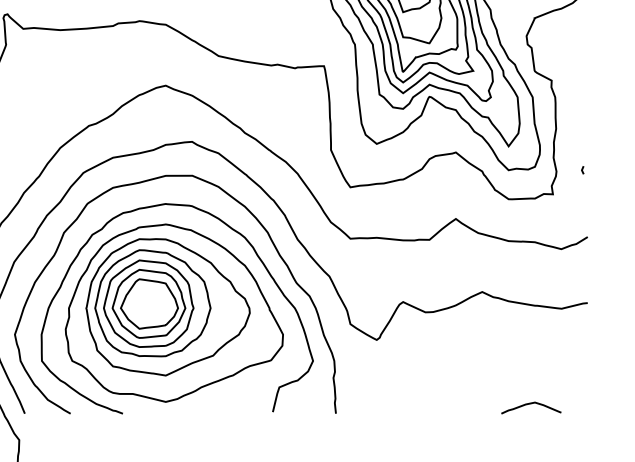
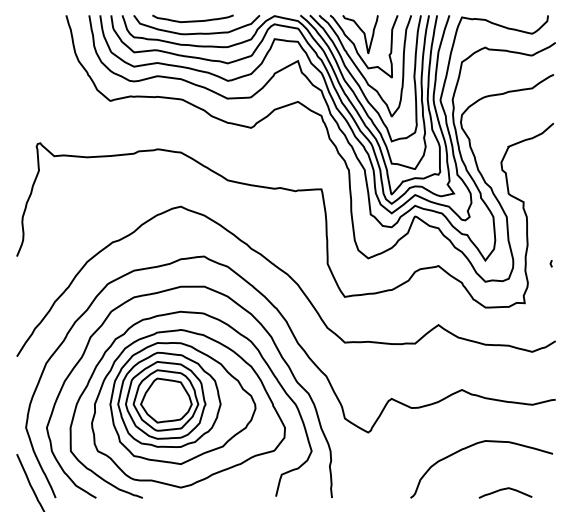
line: (581, 169) -> (550, 263), moved
curve: (494, 355) -> (472, 446), added

